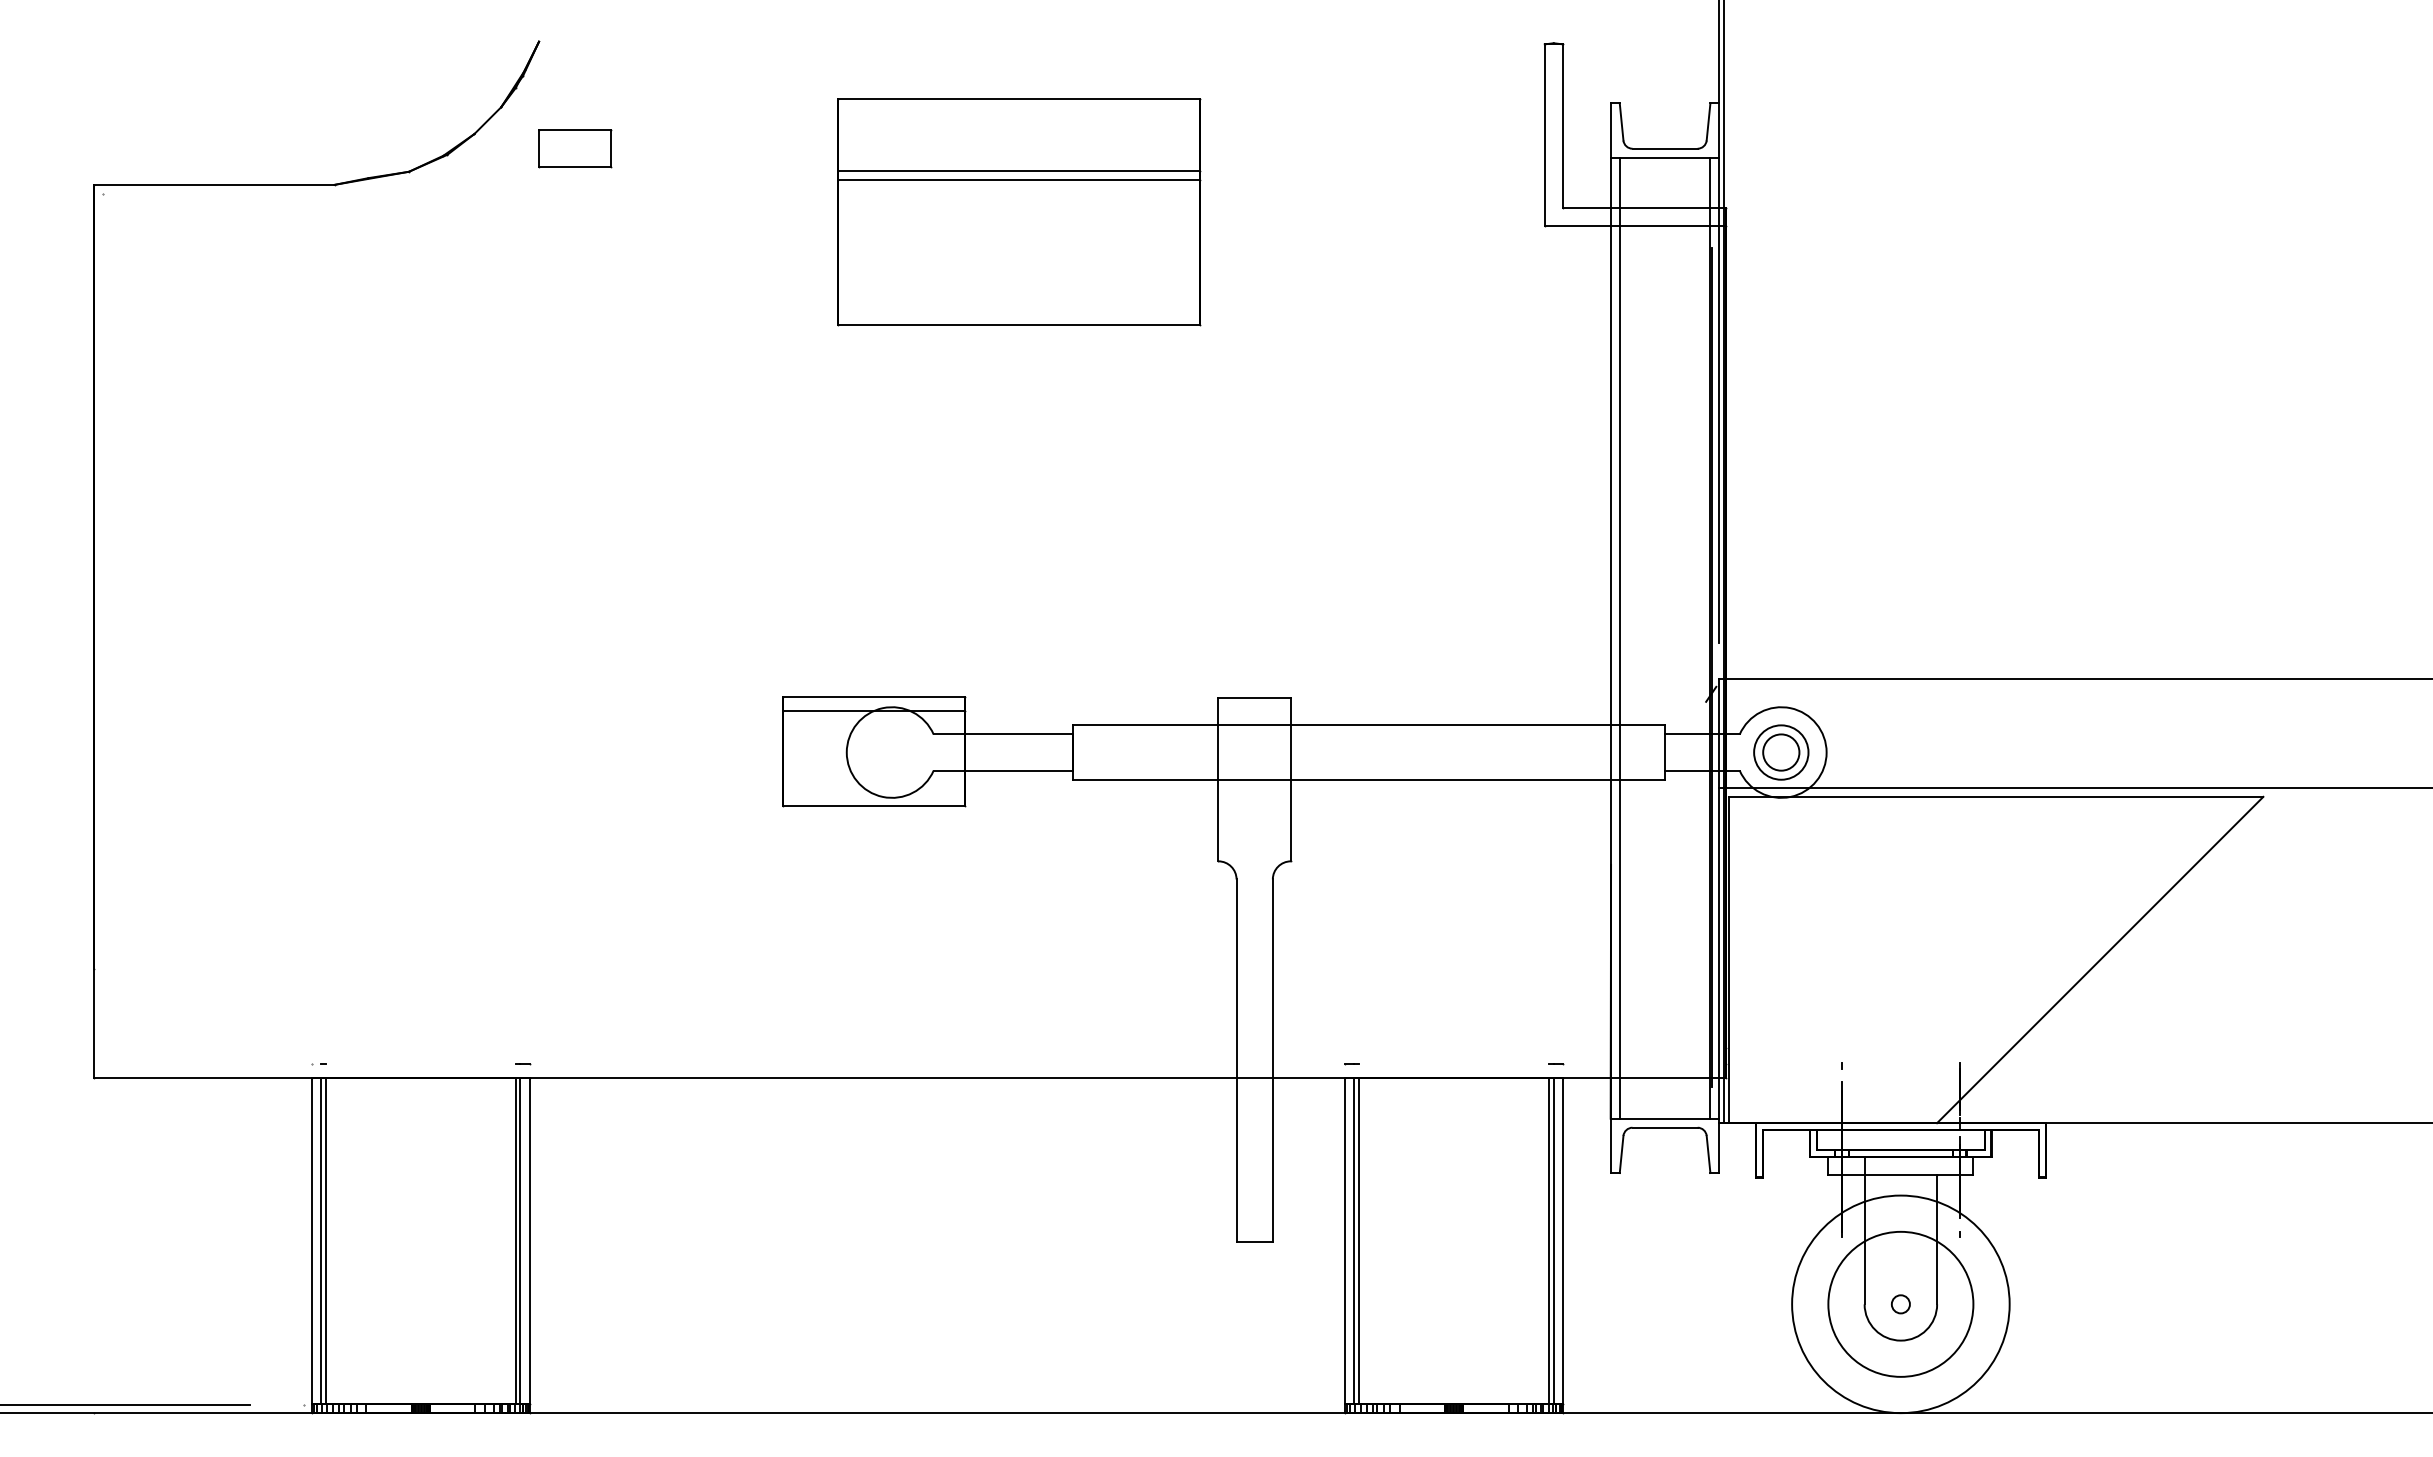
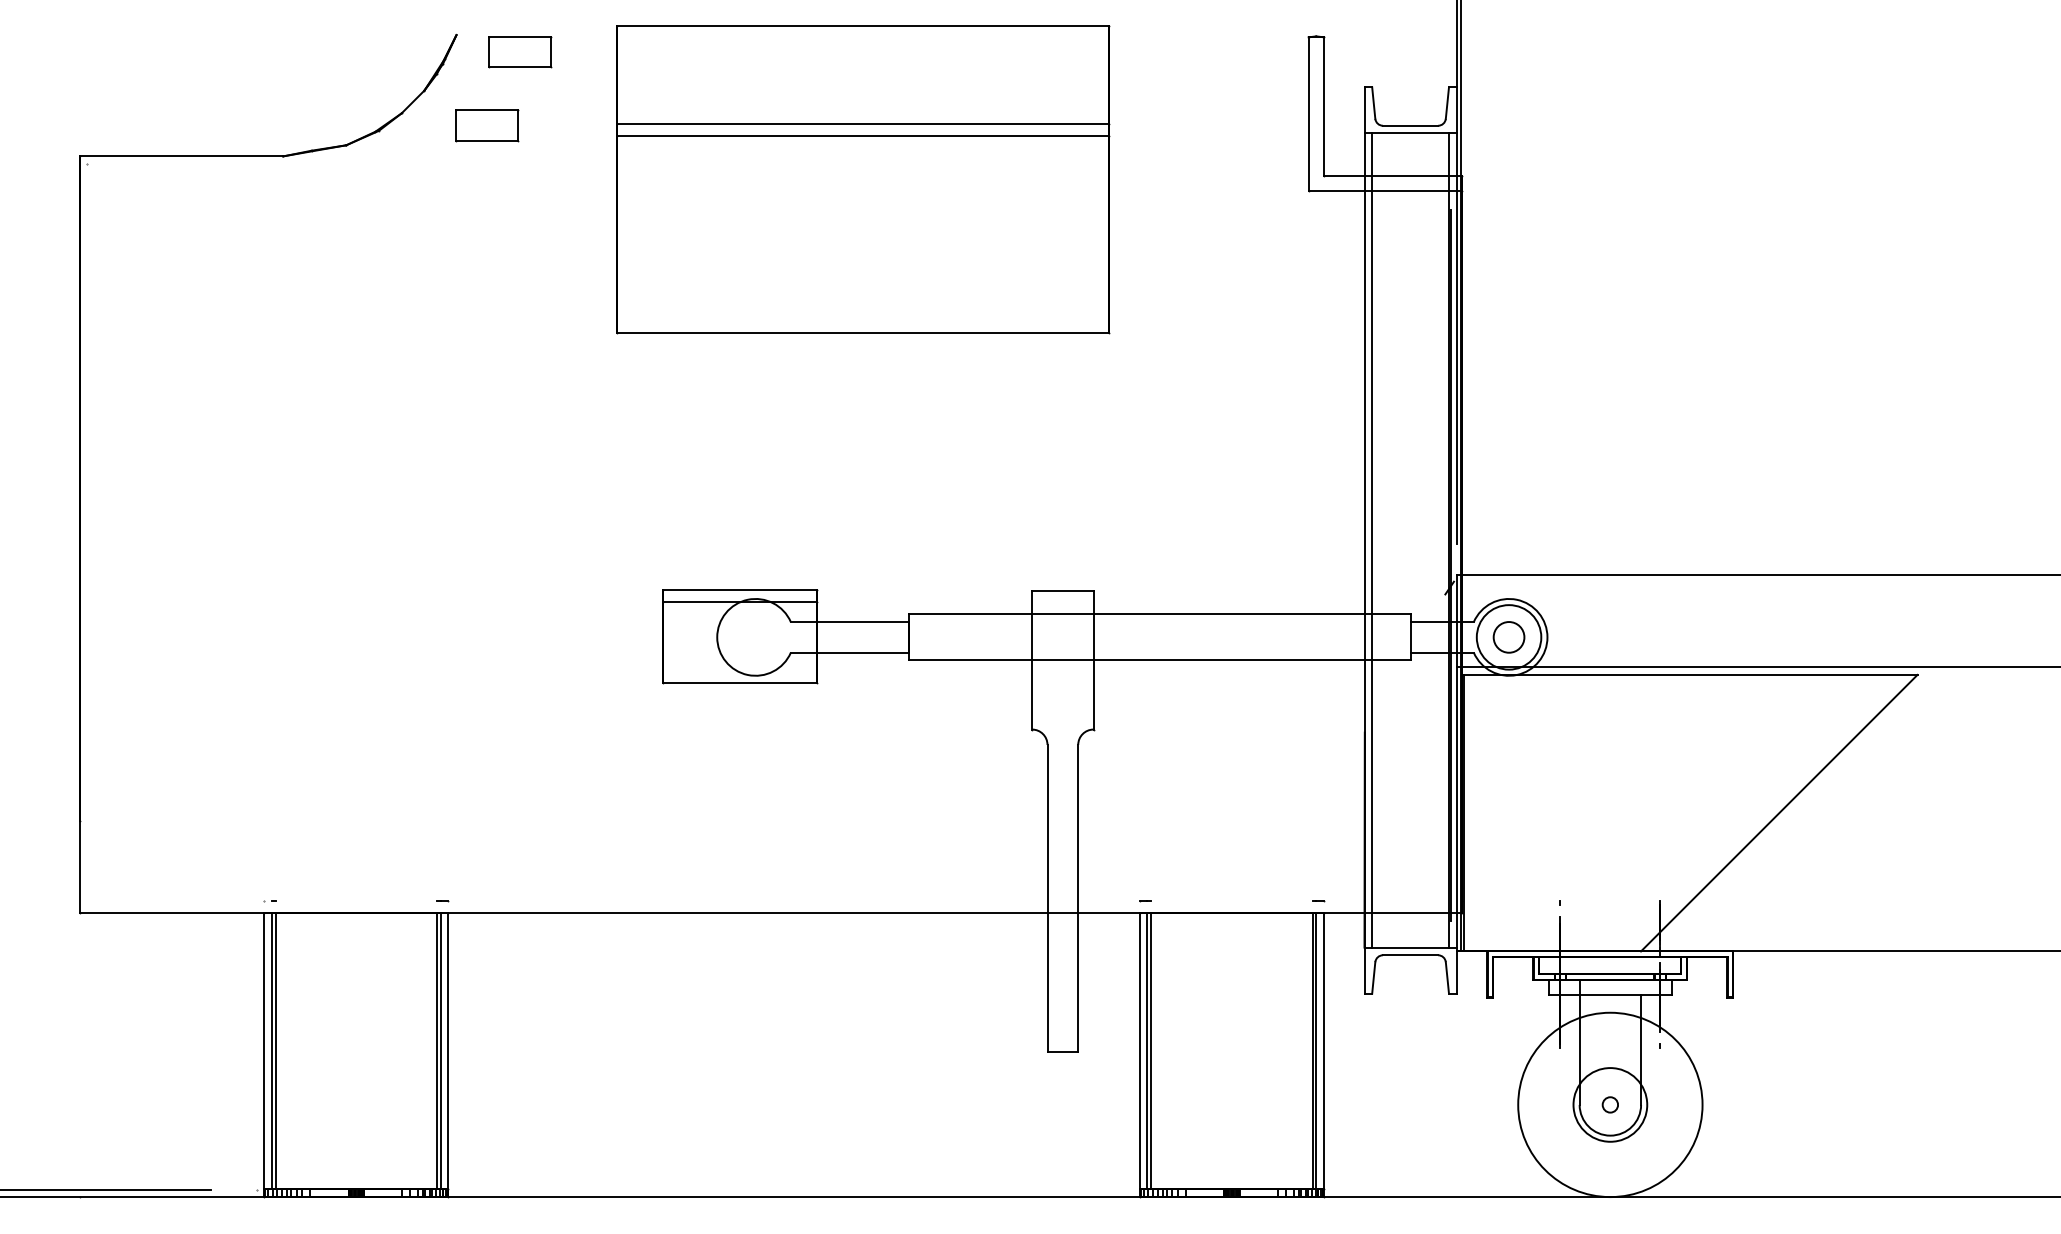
part: (614, 61) -> (520, 51), added
part: (1019, 212) -> (863, 179), size x1.6
circle: (1781, 752) -> (1509, 637), size x1.4
circle: (1900, 1303) -> (1610, 1104), size x0.6

